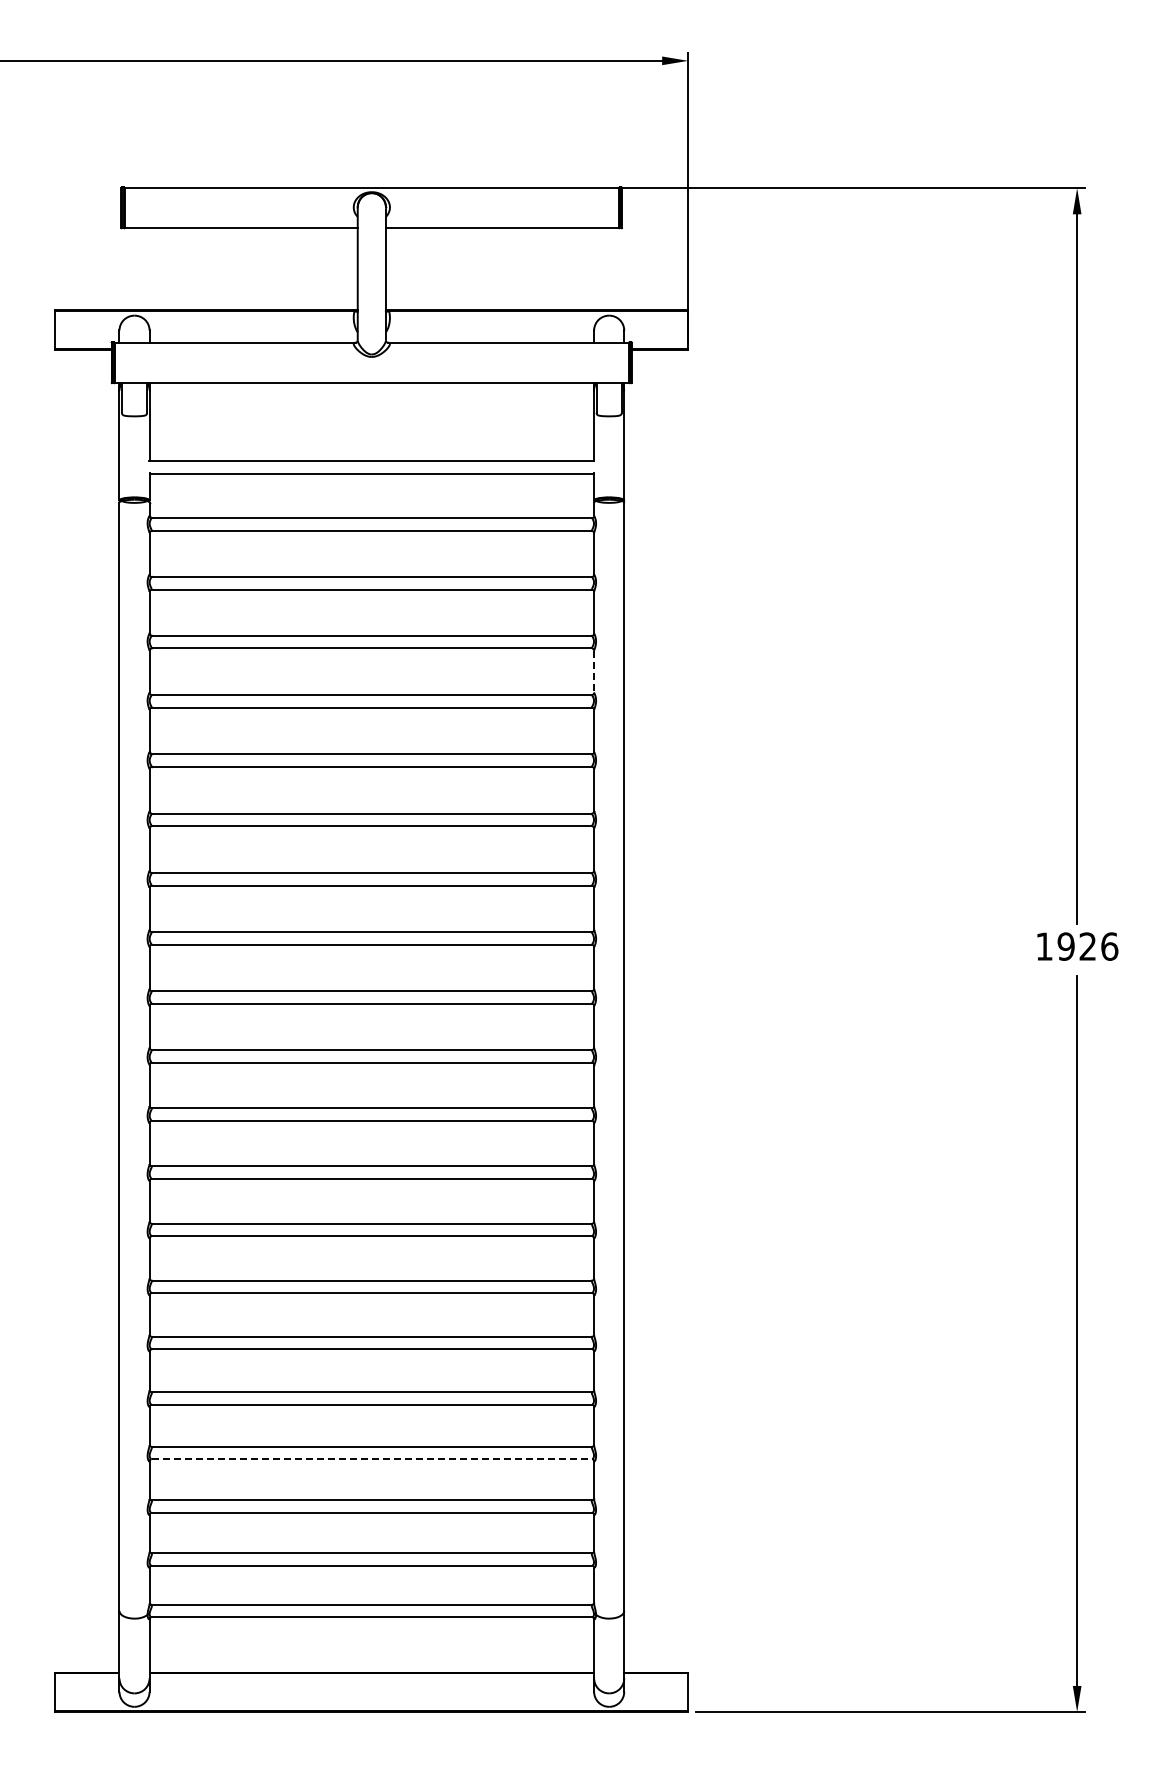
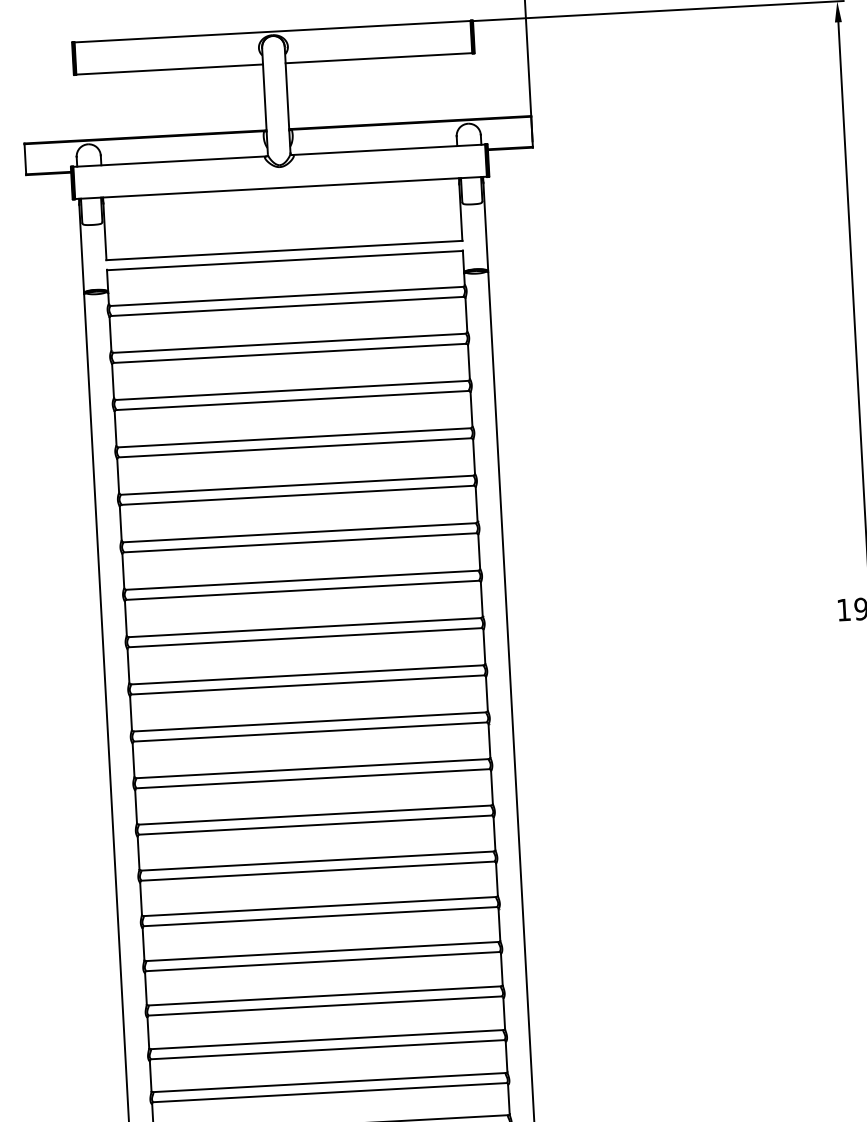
line: (594, 672) -> (471, 410), dashed -> solid
line: (372, 1459) -> (328, 1049), dashed -> solid

